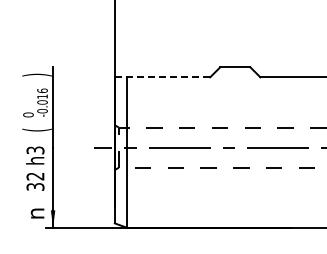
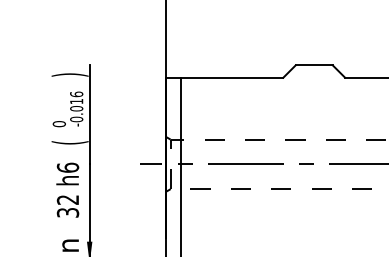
line: (162, 77) -> (224, 77), dashed -> solid
text: (35, 150) -> (67, 167), h3 -> h6

